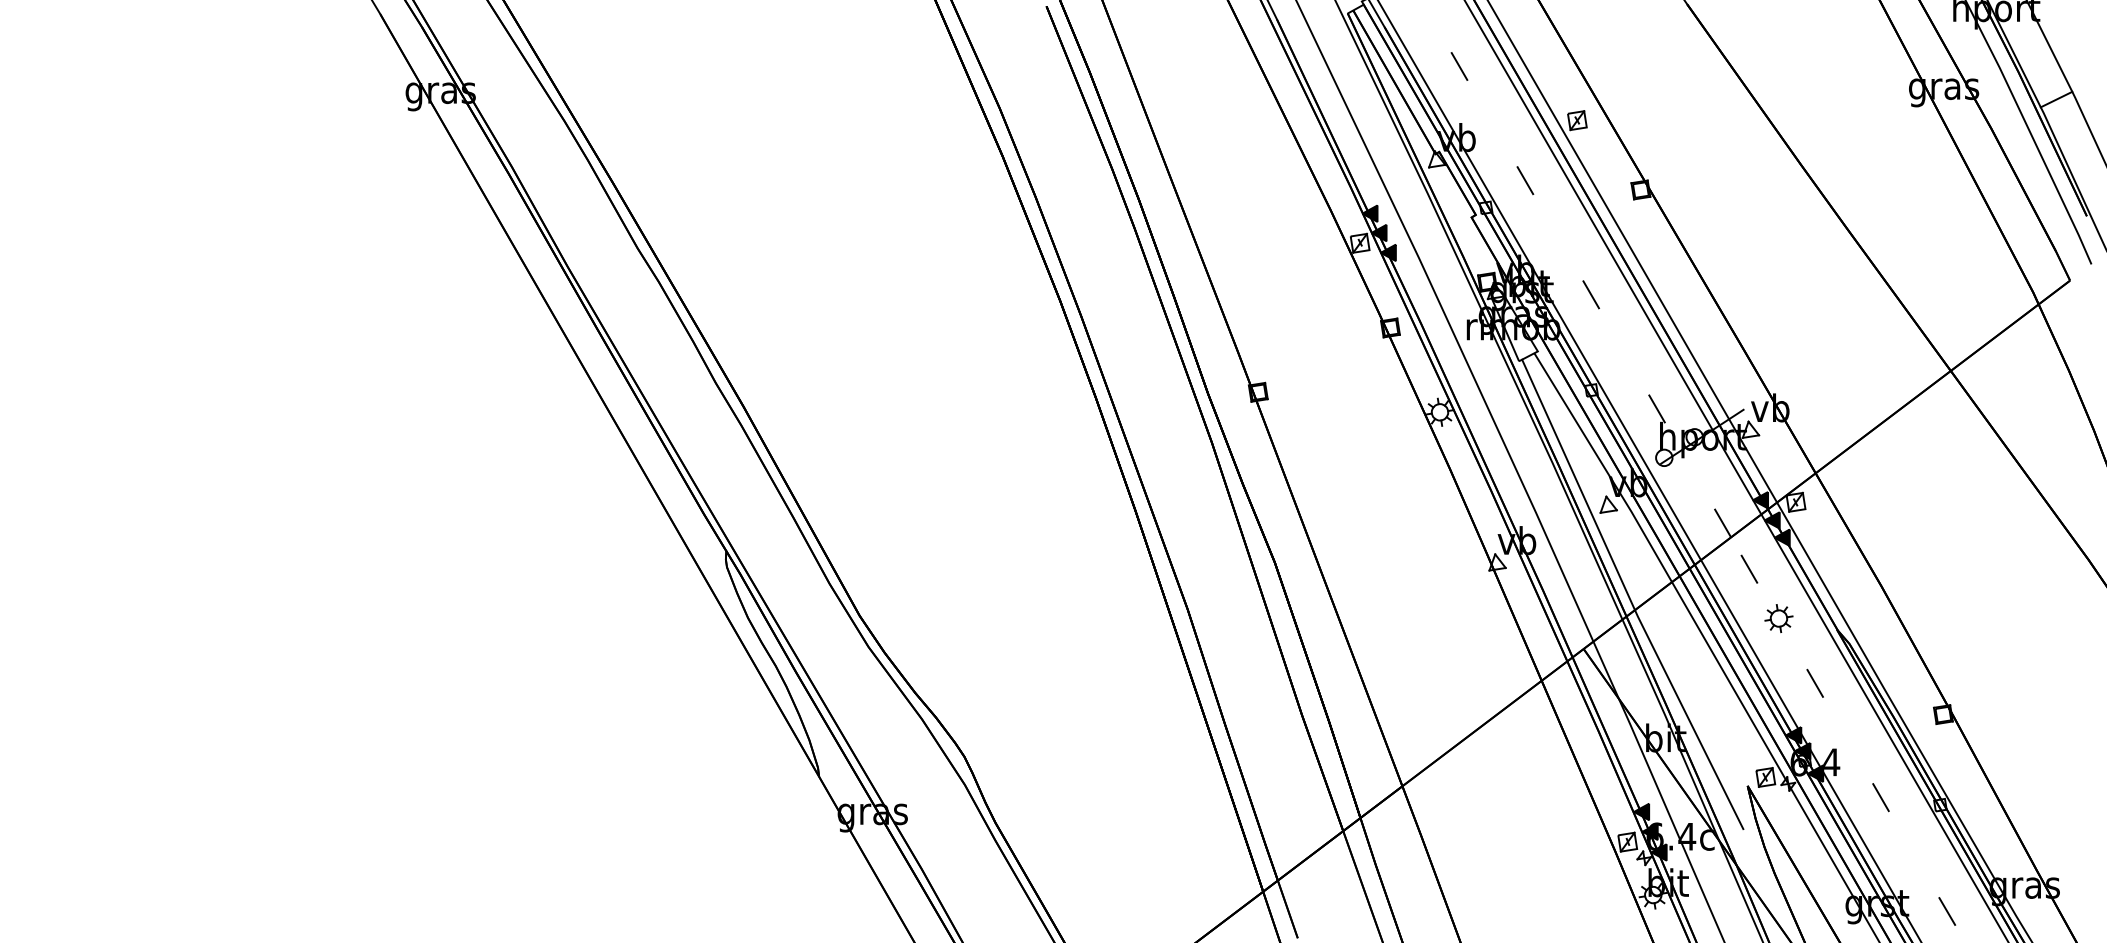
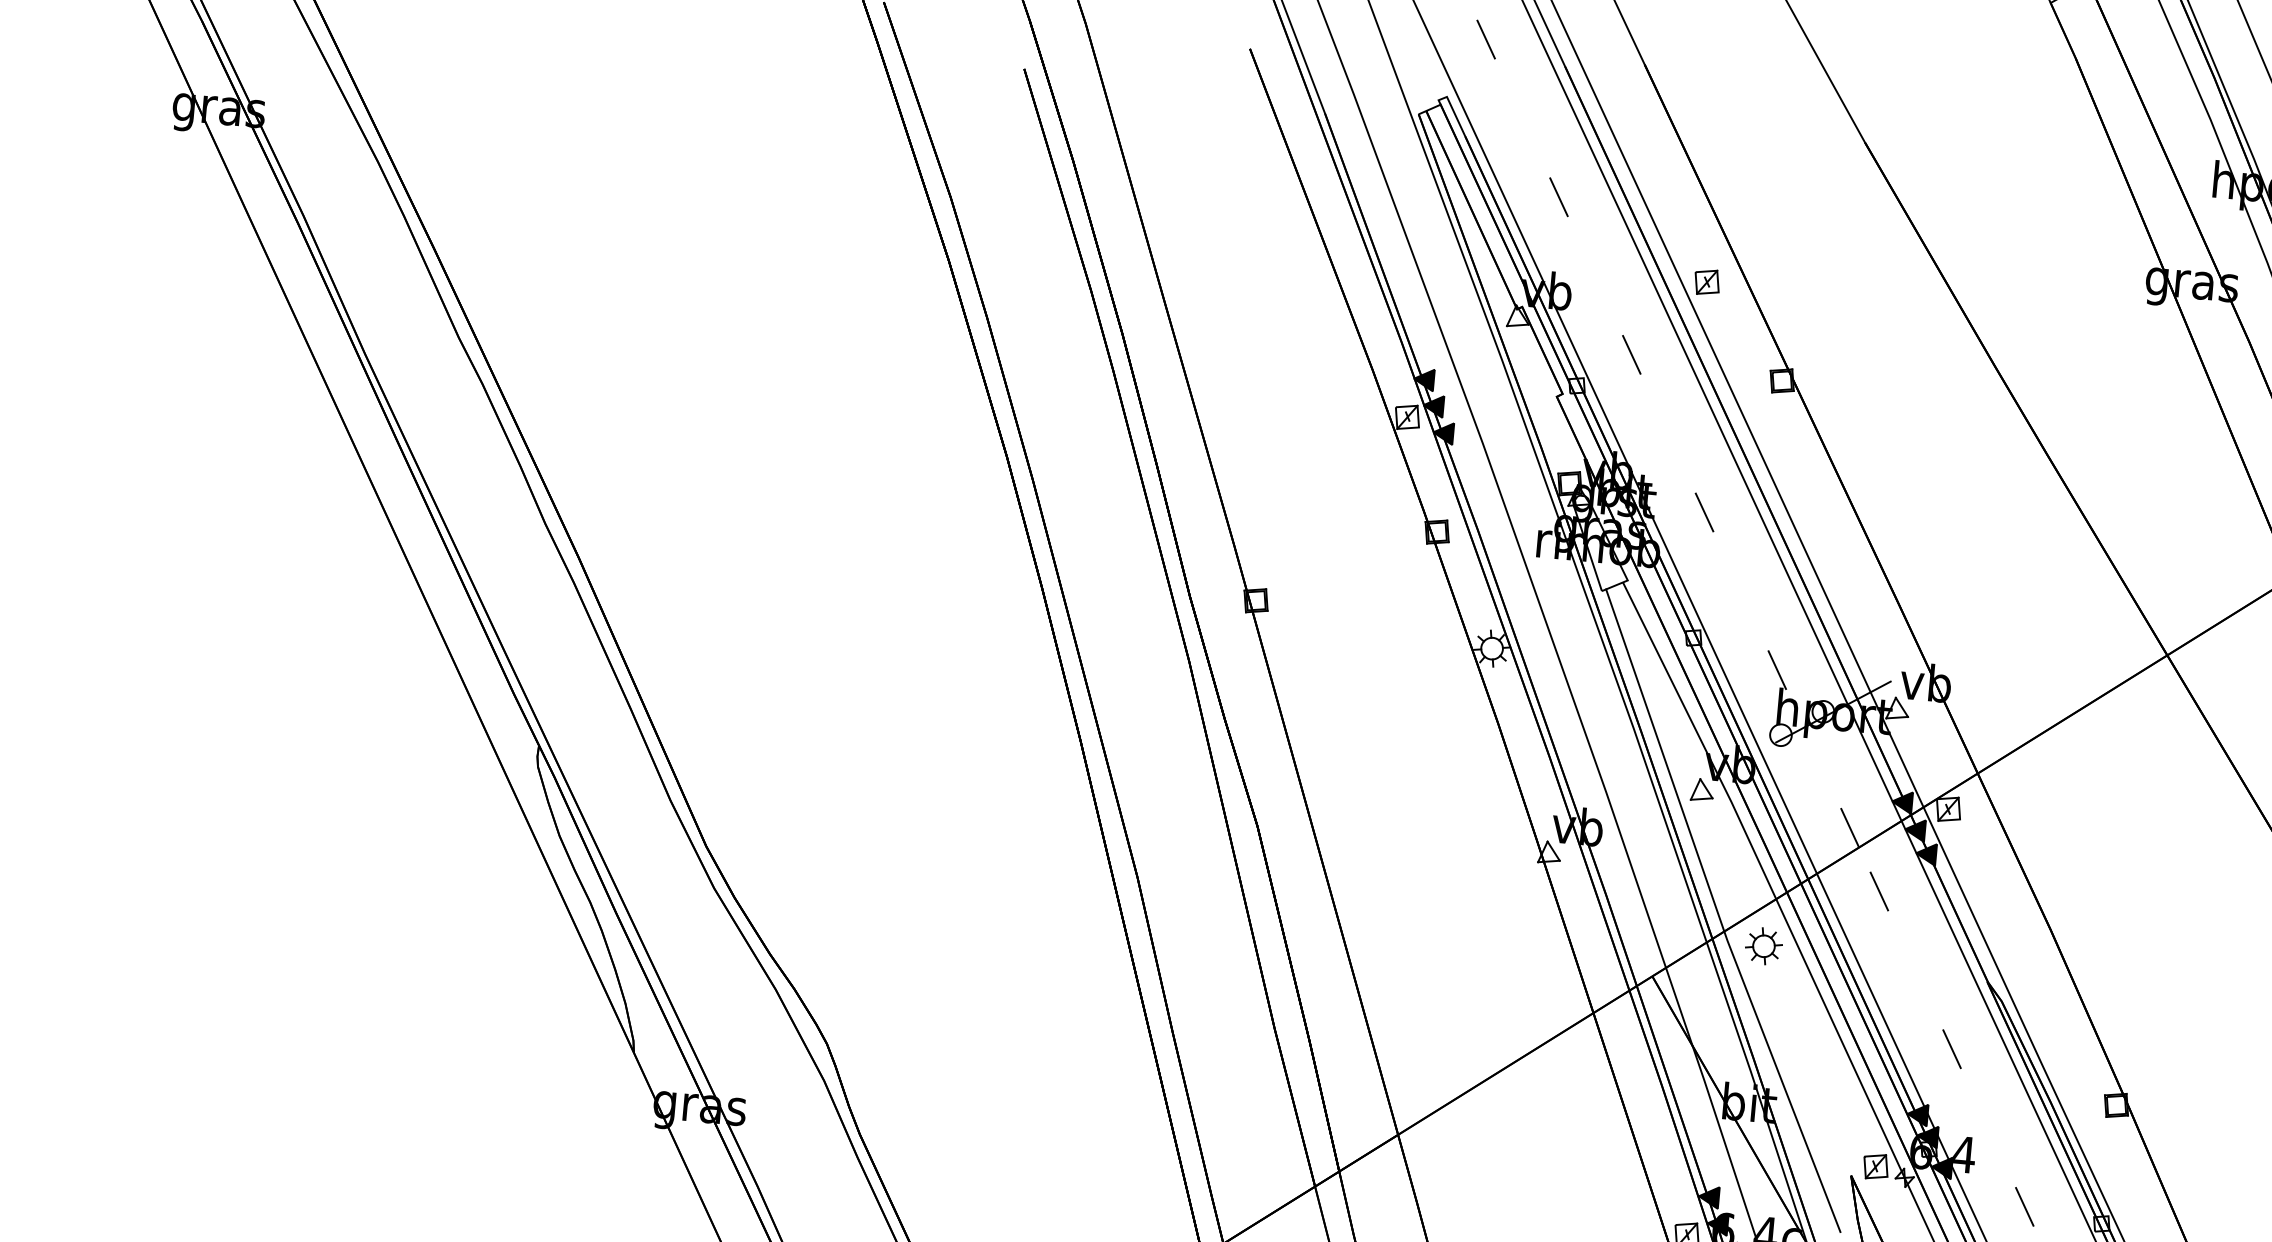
part: (1778, 618) -> (1763, 946), moved

